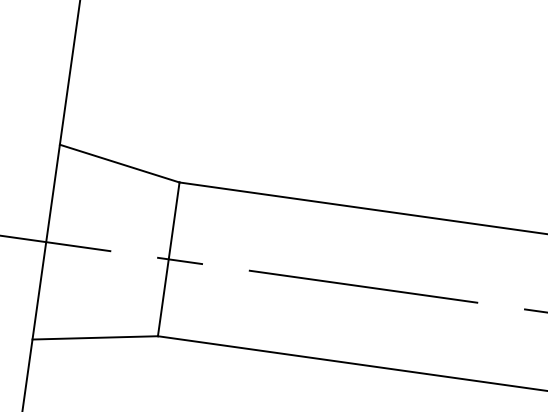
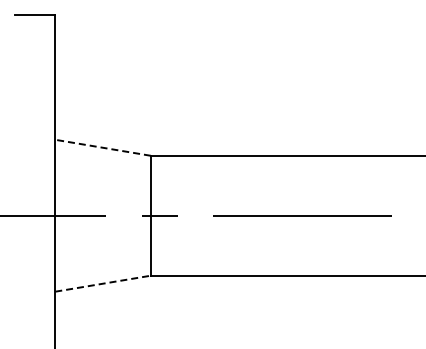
line: (119, 163) -> (102, 147), solid -> dashed
line: (95, 337) -> (103, 283), solid -> dashed

